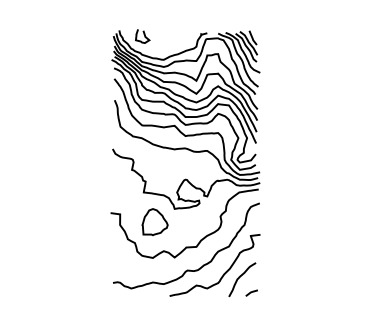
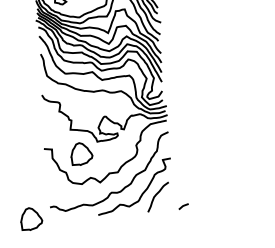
line: (251, 292) -> (183, 206), moved
part: (89, 294) -> (30, 218), added

